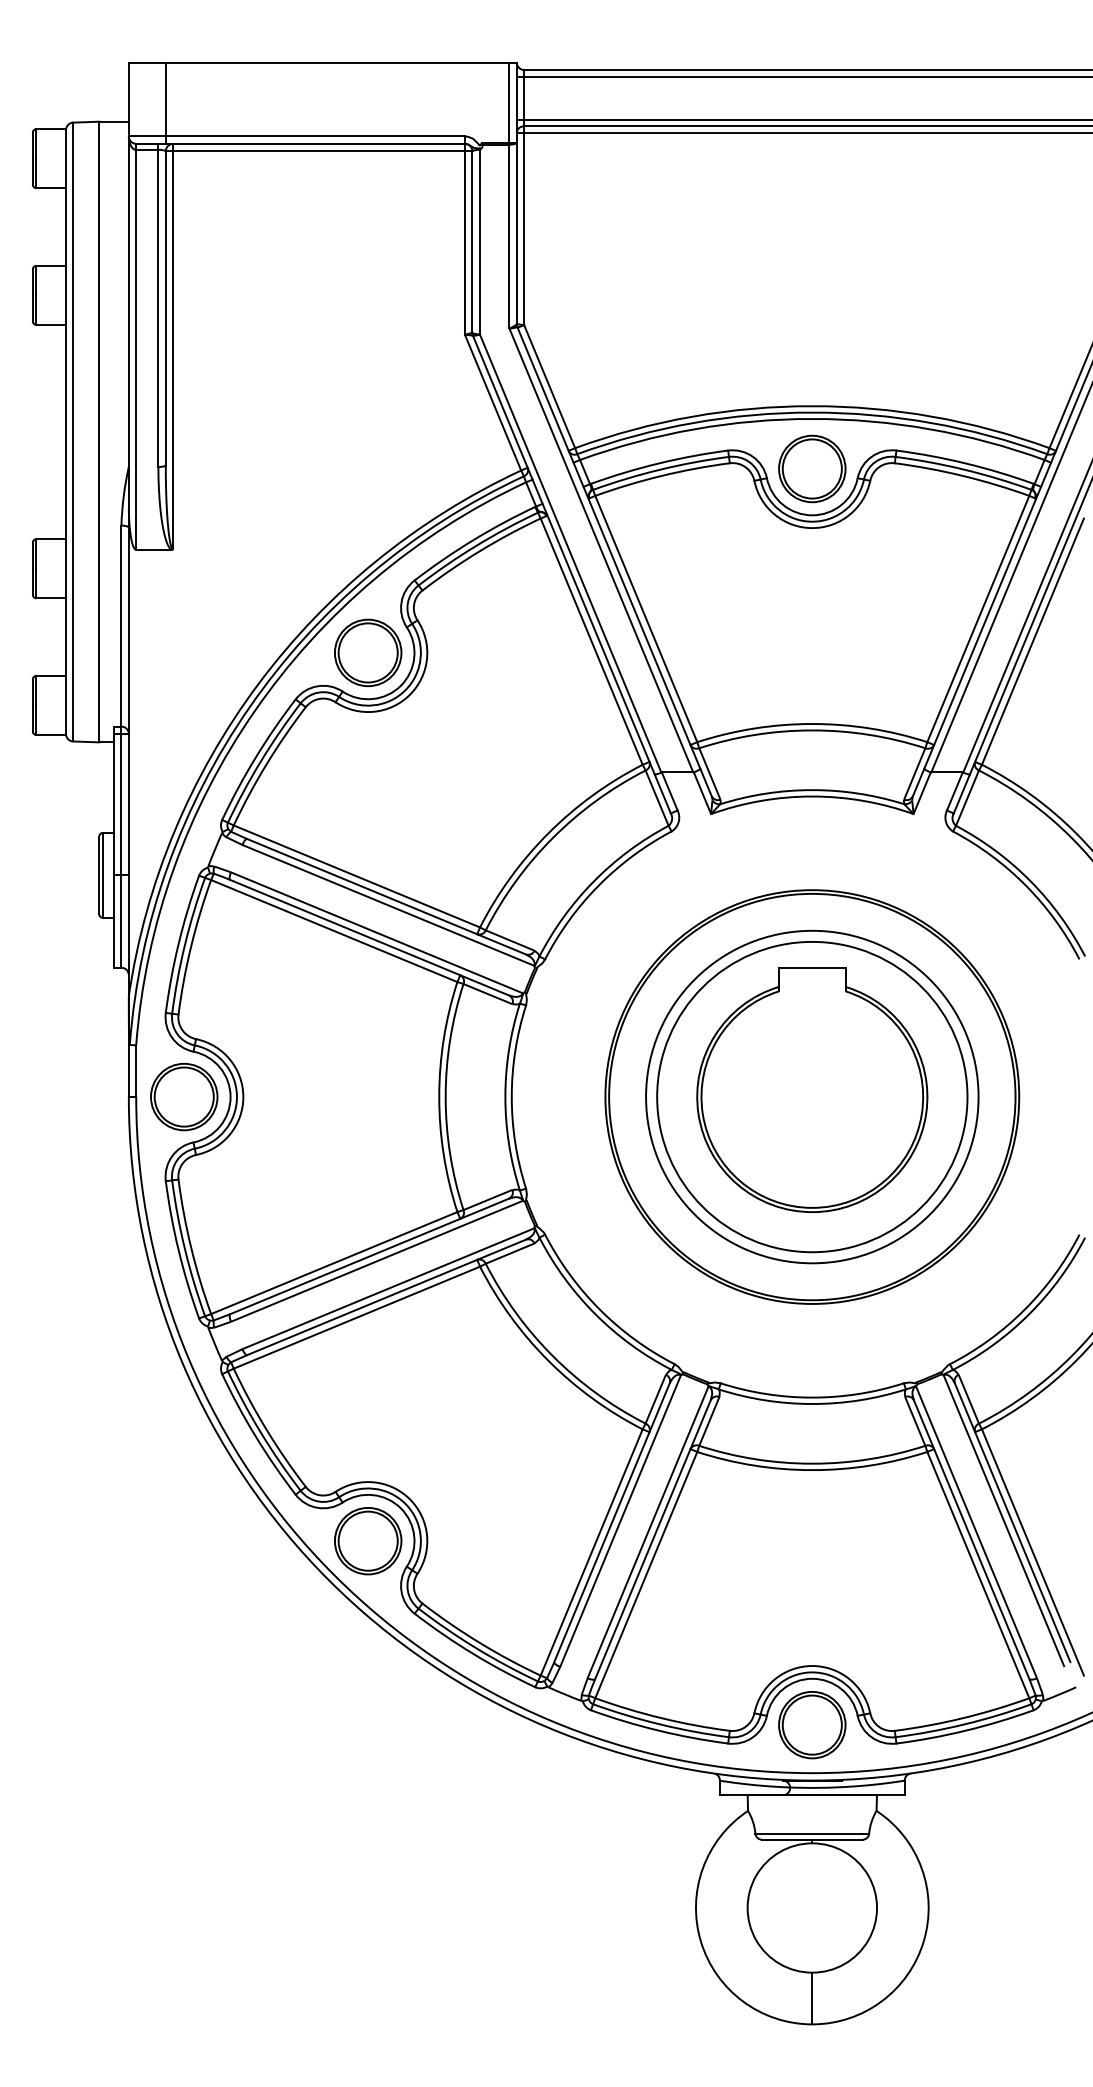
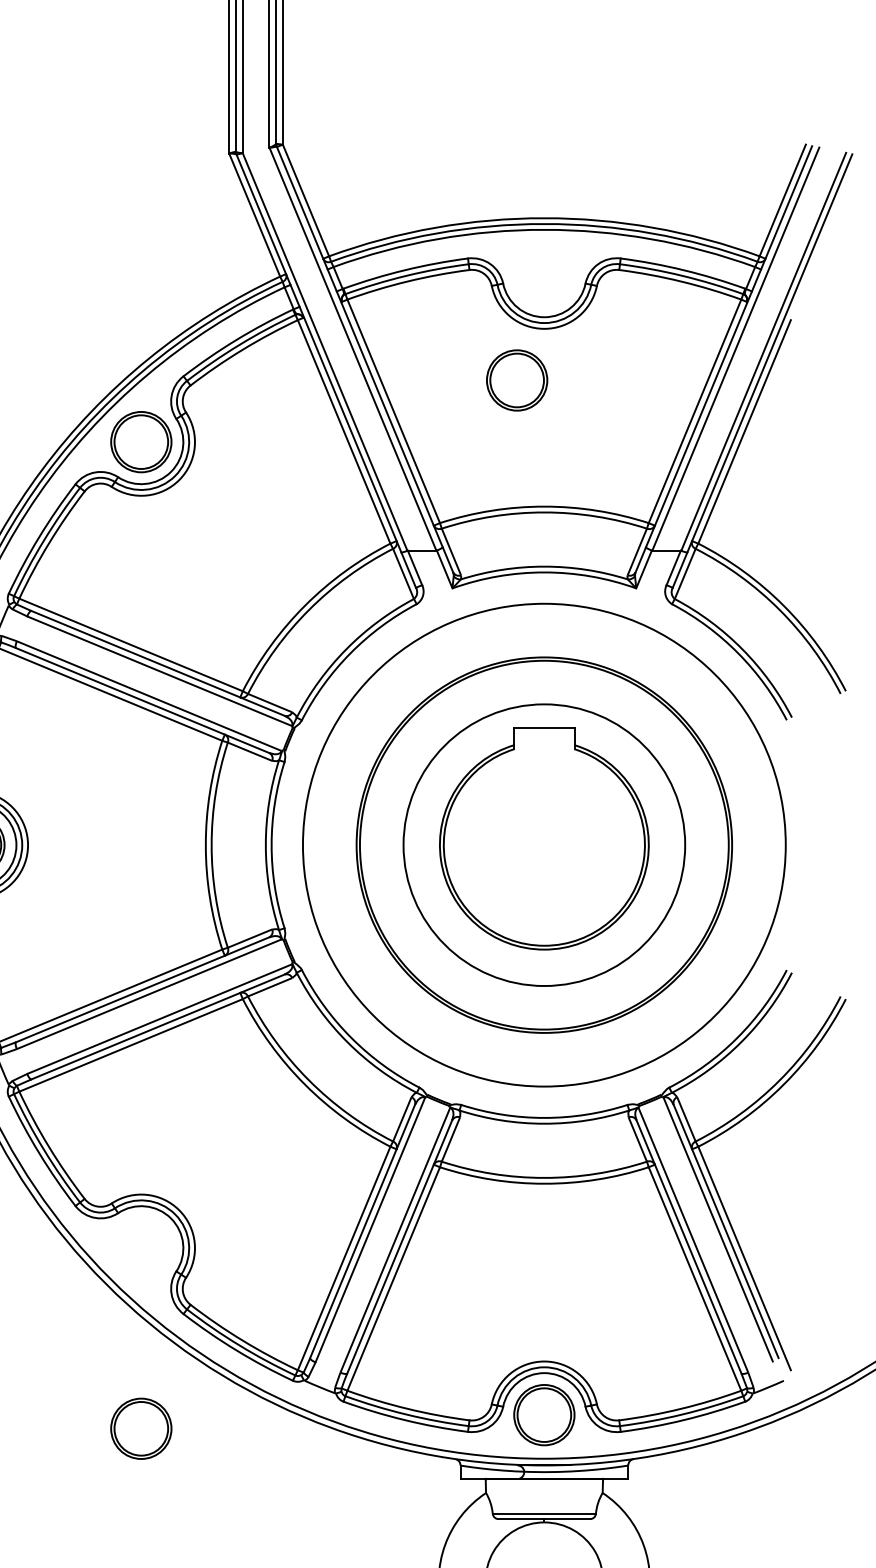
part: (812, 468) -> (517, 380), moved
circle: (812, 1096) -> (544, 844), size x1.6
part: (368, 1541) -> (141, 1429), moved

